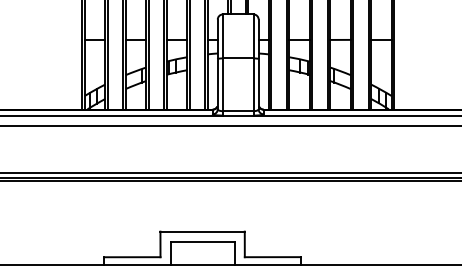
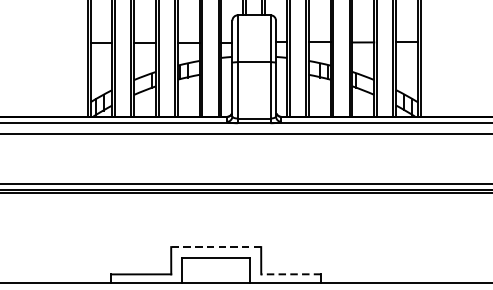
line: (202, 231) -> (216, 246), solid -> dashed
line: (272, 257) -> (290, 274), solid -> dashed

